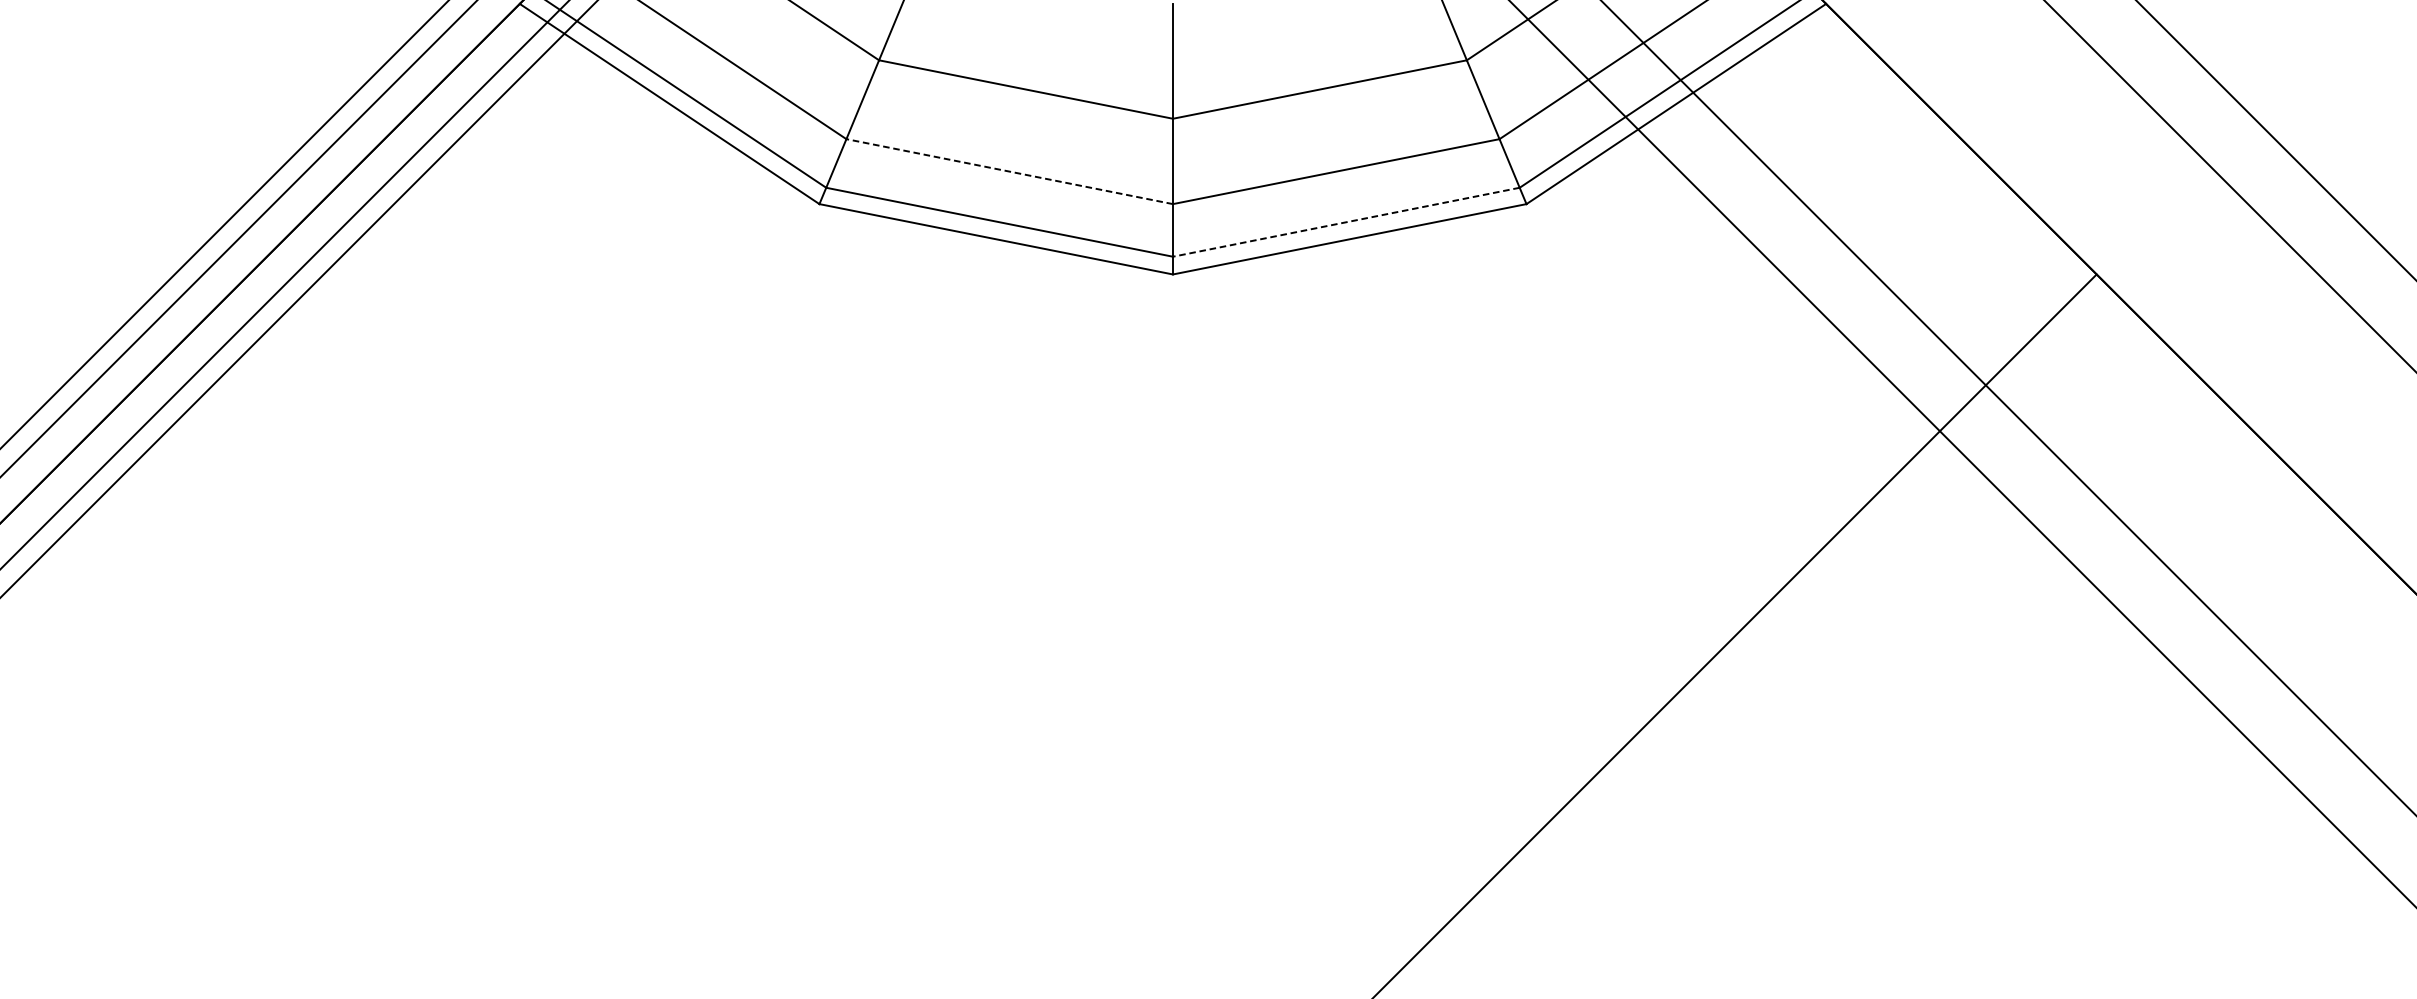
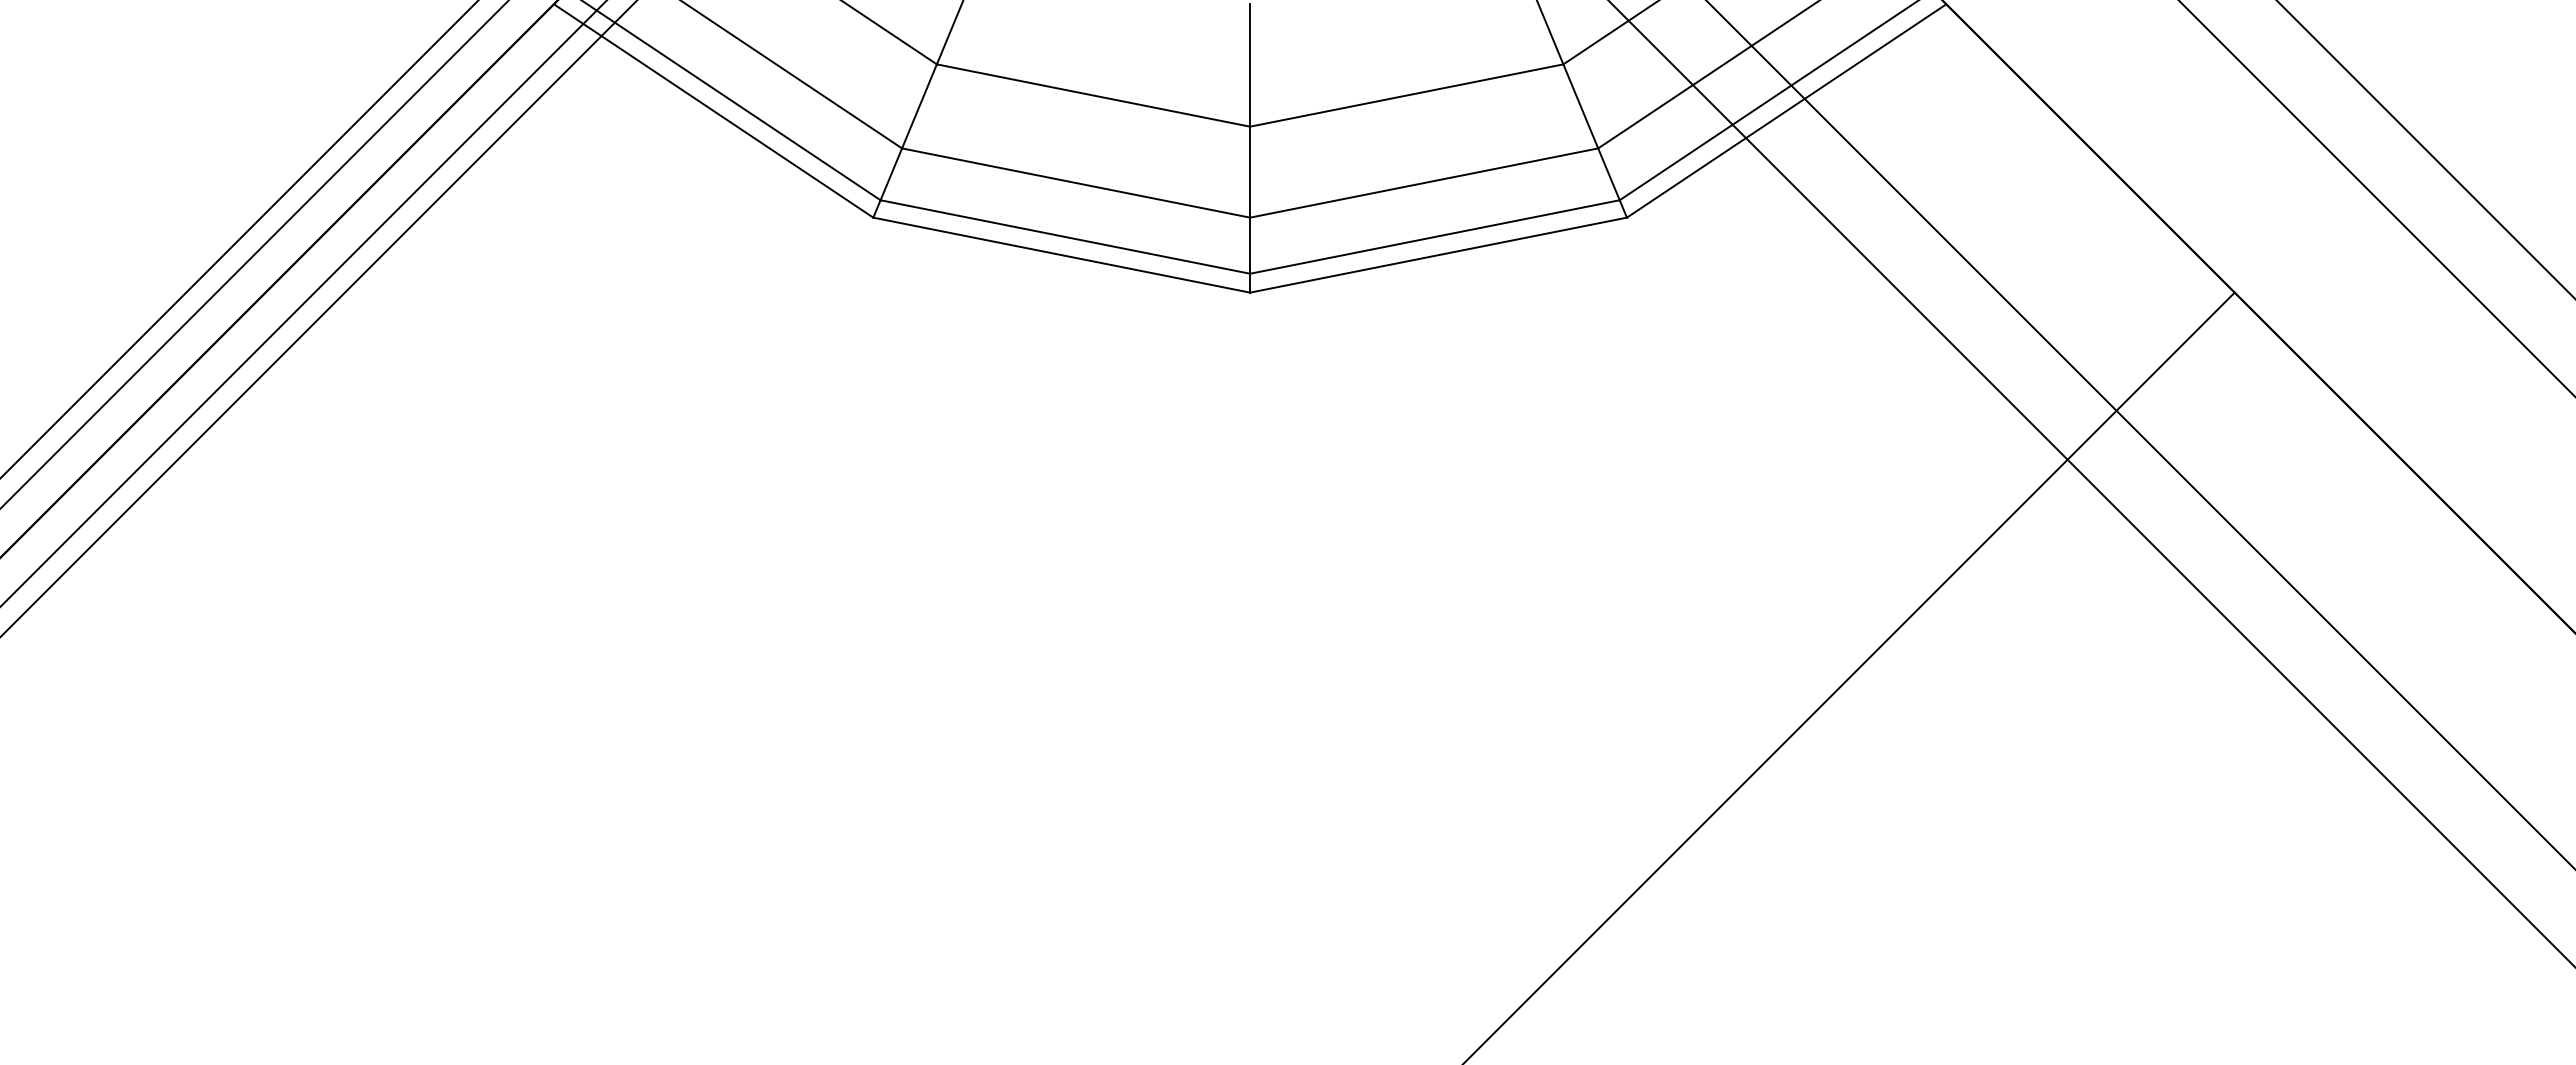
line: (1009, 171) -> (1075, 182), dashed -> solid
line: (1345, 222) -> (1434, 237), dashed -> solid

